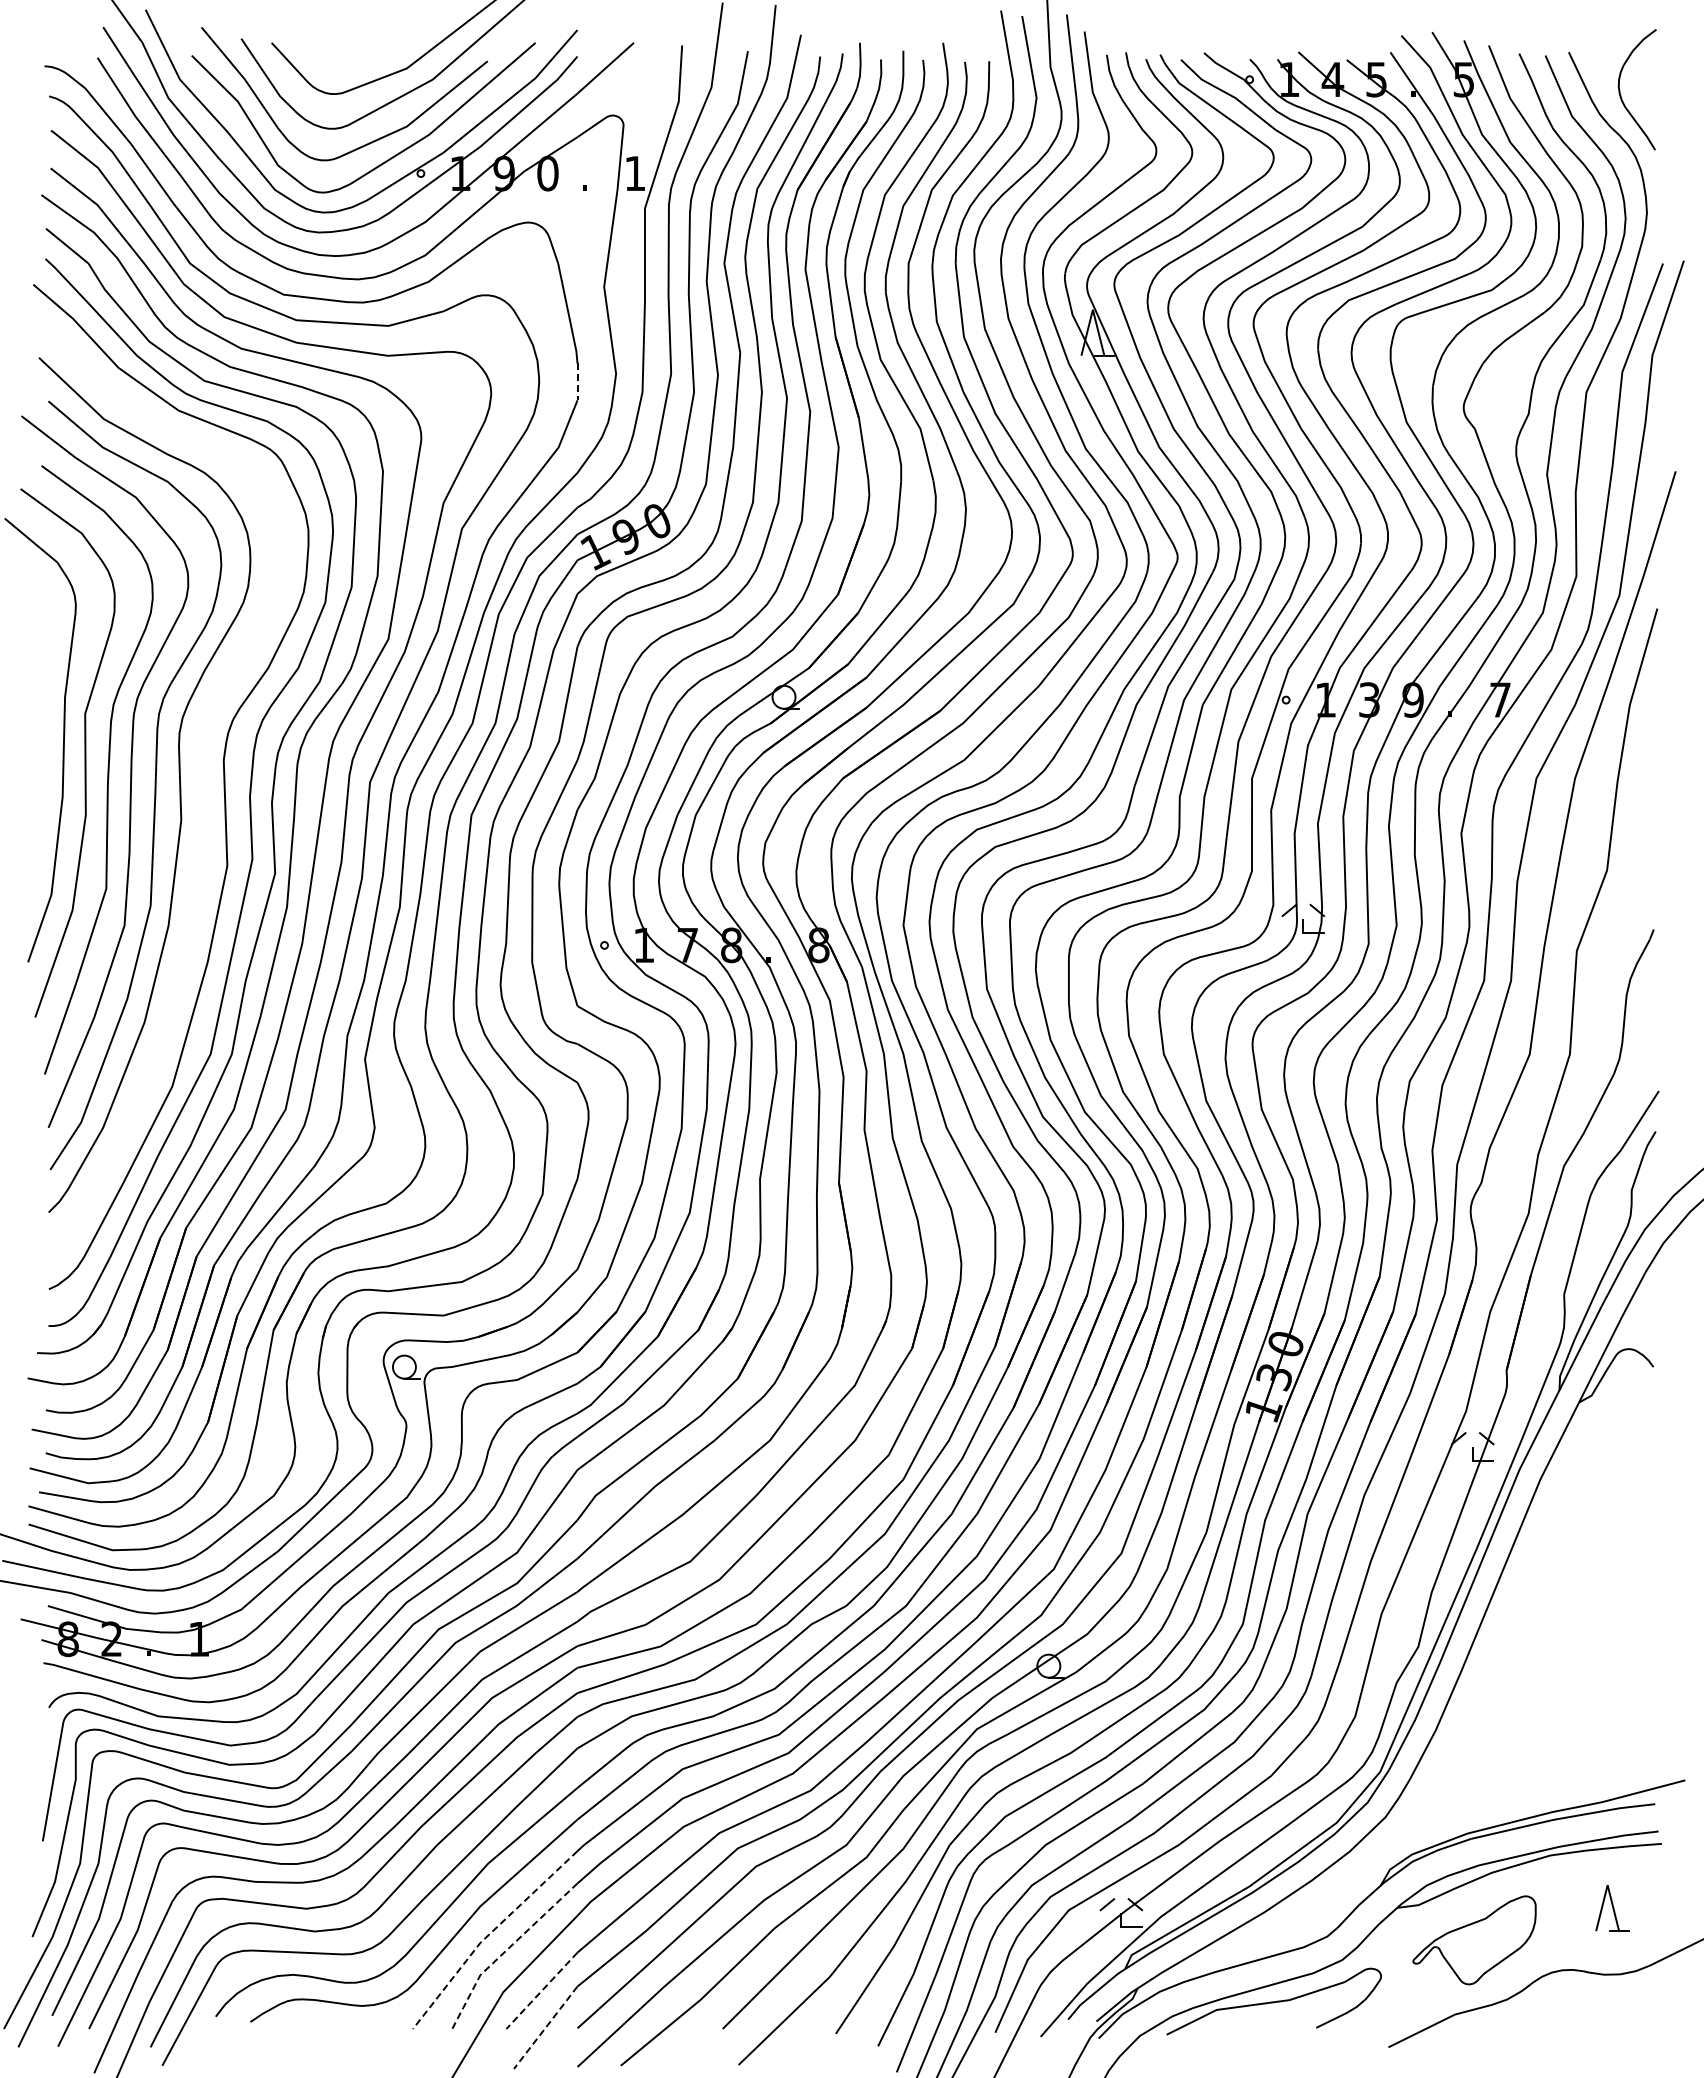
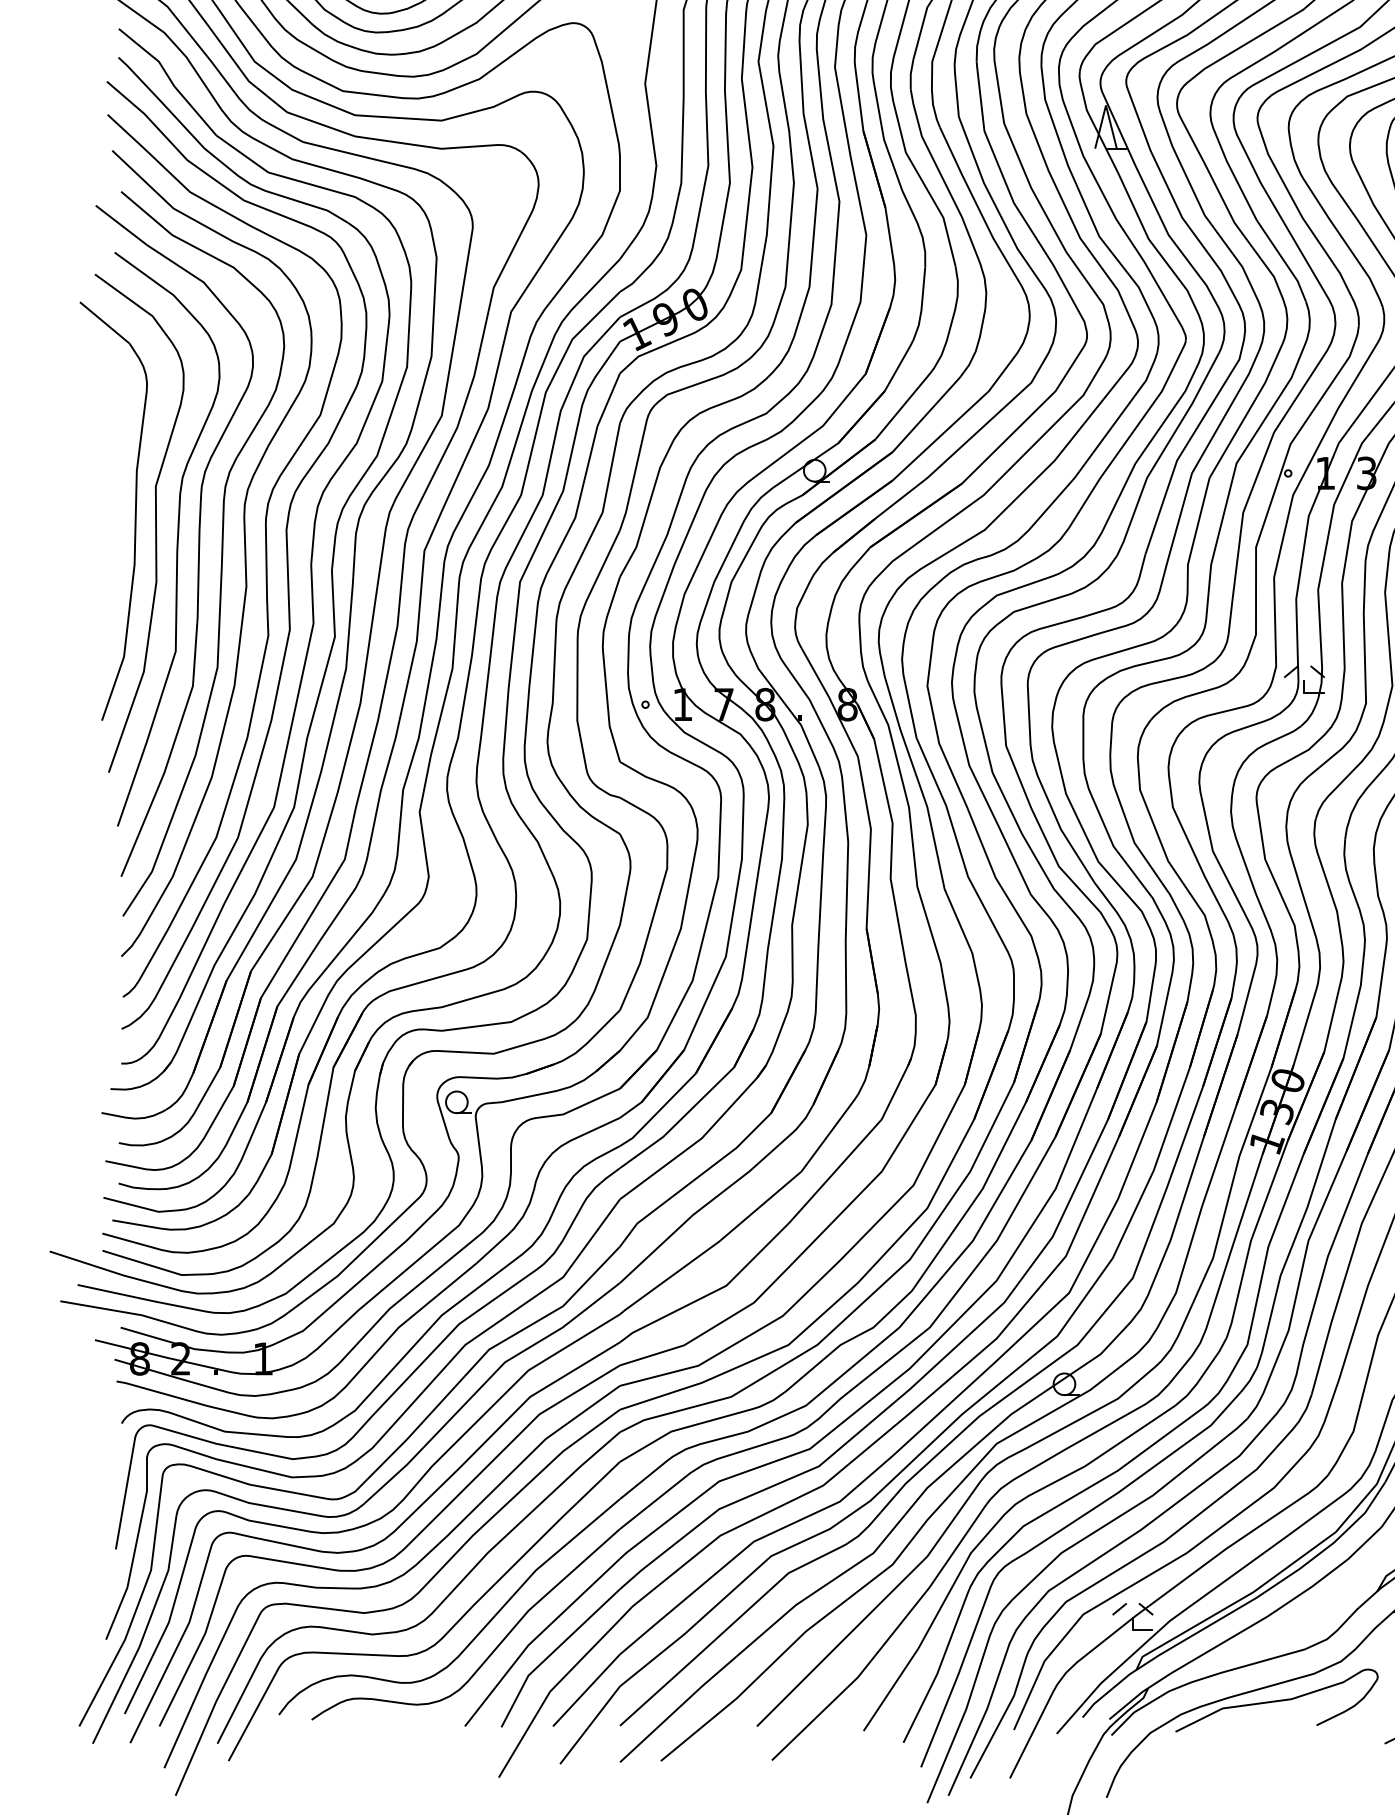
line: (577, 382) -> (620, 173), dashed -> solid
curve: (201, 787) -> (265, 555), added
line: (488, 1935) -> (536, 1638), dashed -> solid
line: (505, 1951) -> (552, 1653), dashed -> solid
line: (541, 1991) -> (586, 1691), dashed -> solid
line: (545, 2028) -> (589, 1725), dashed -> solid

